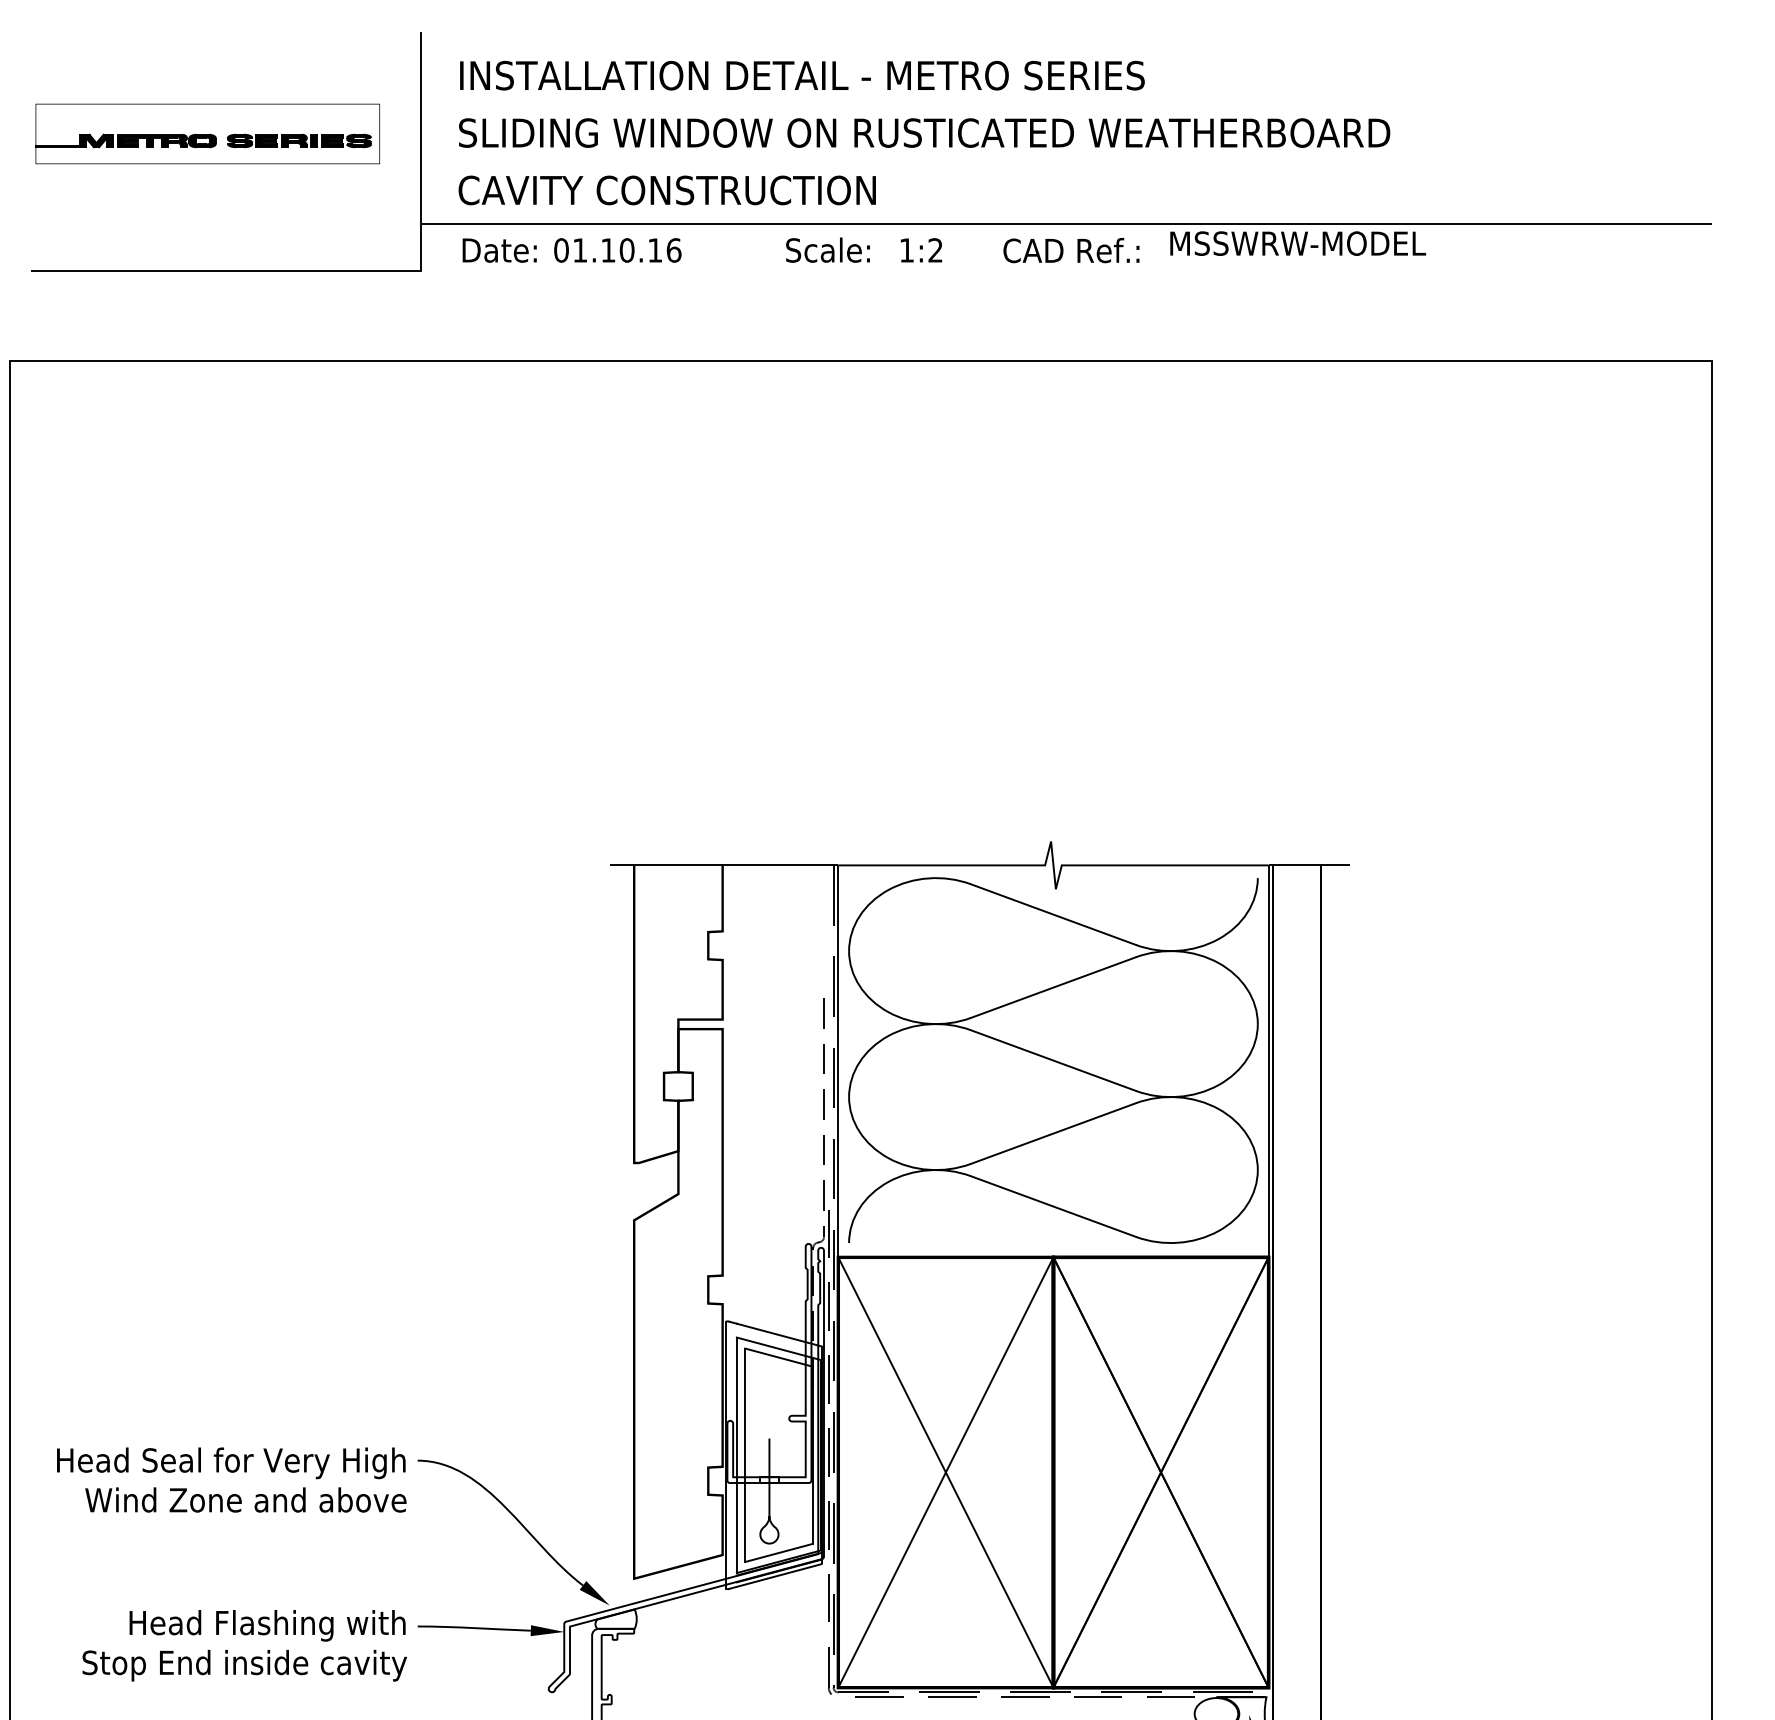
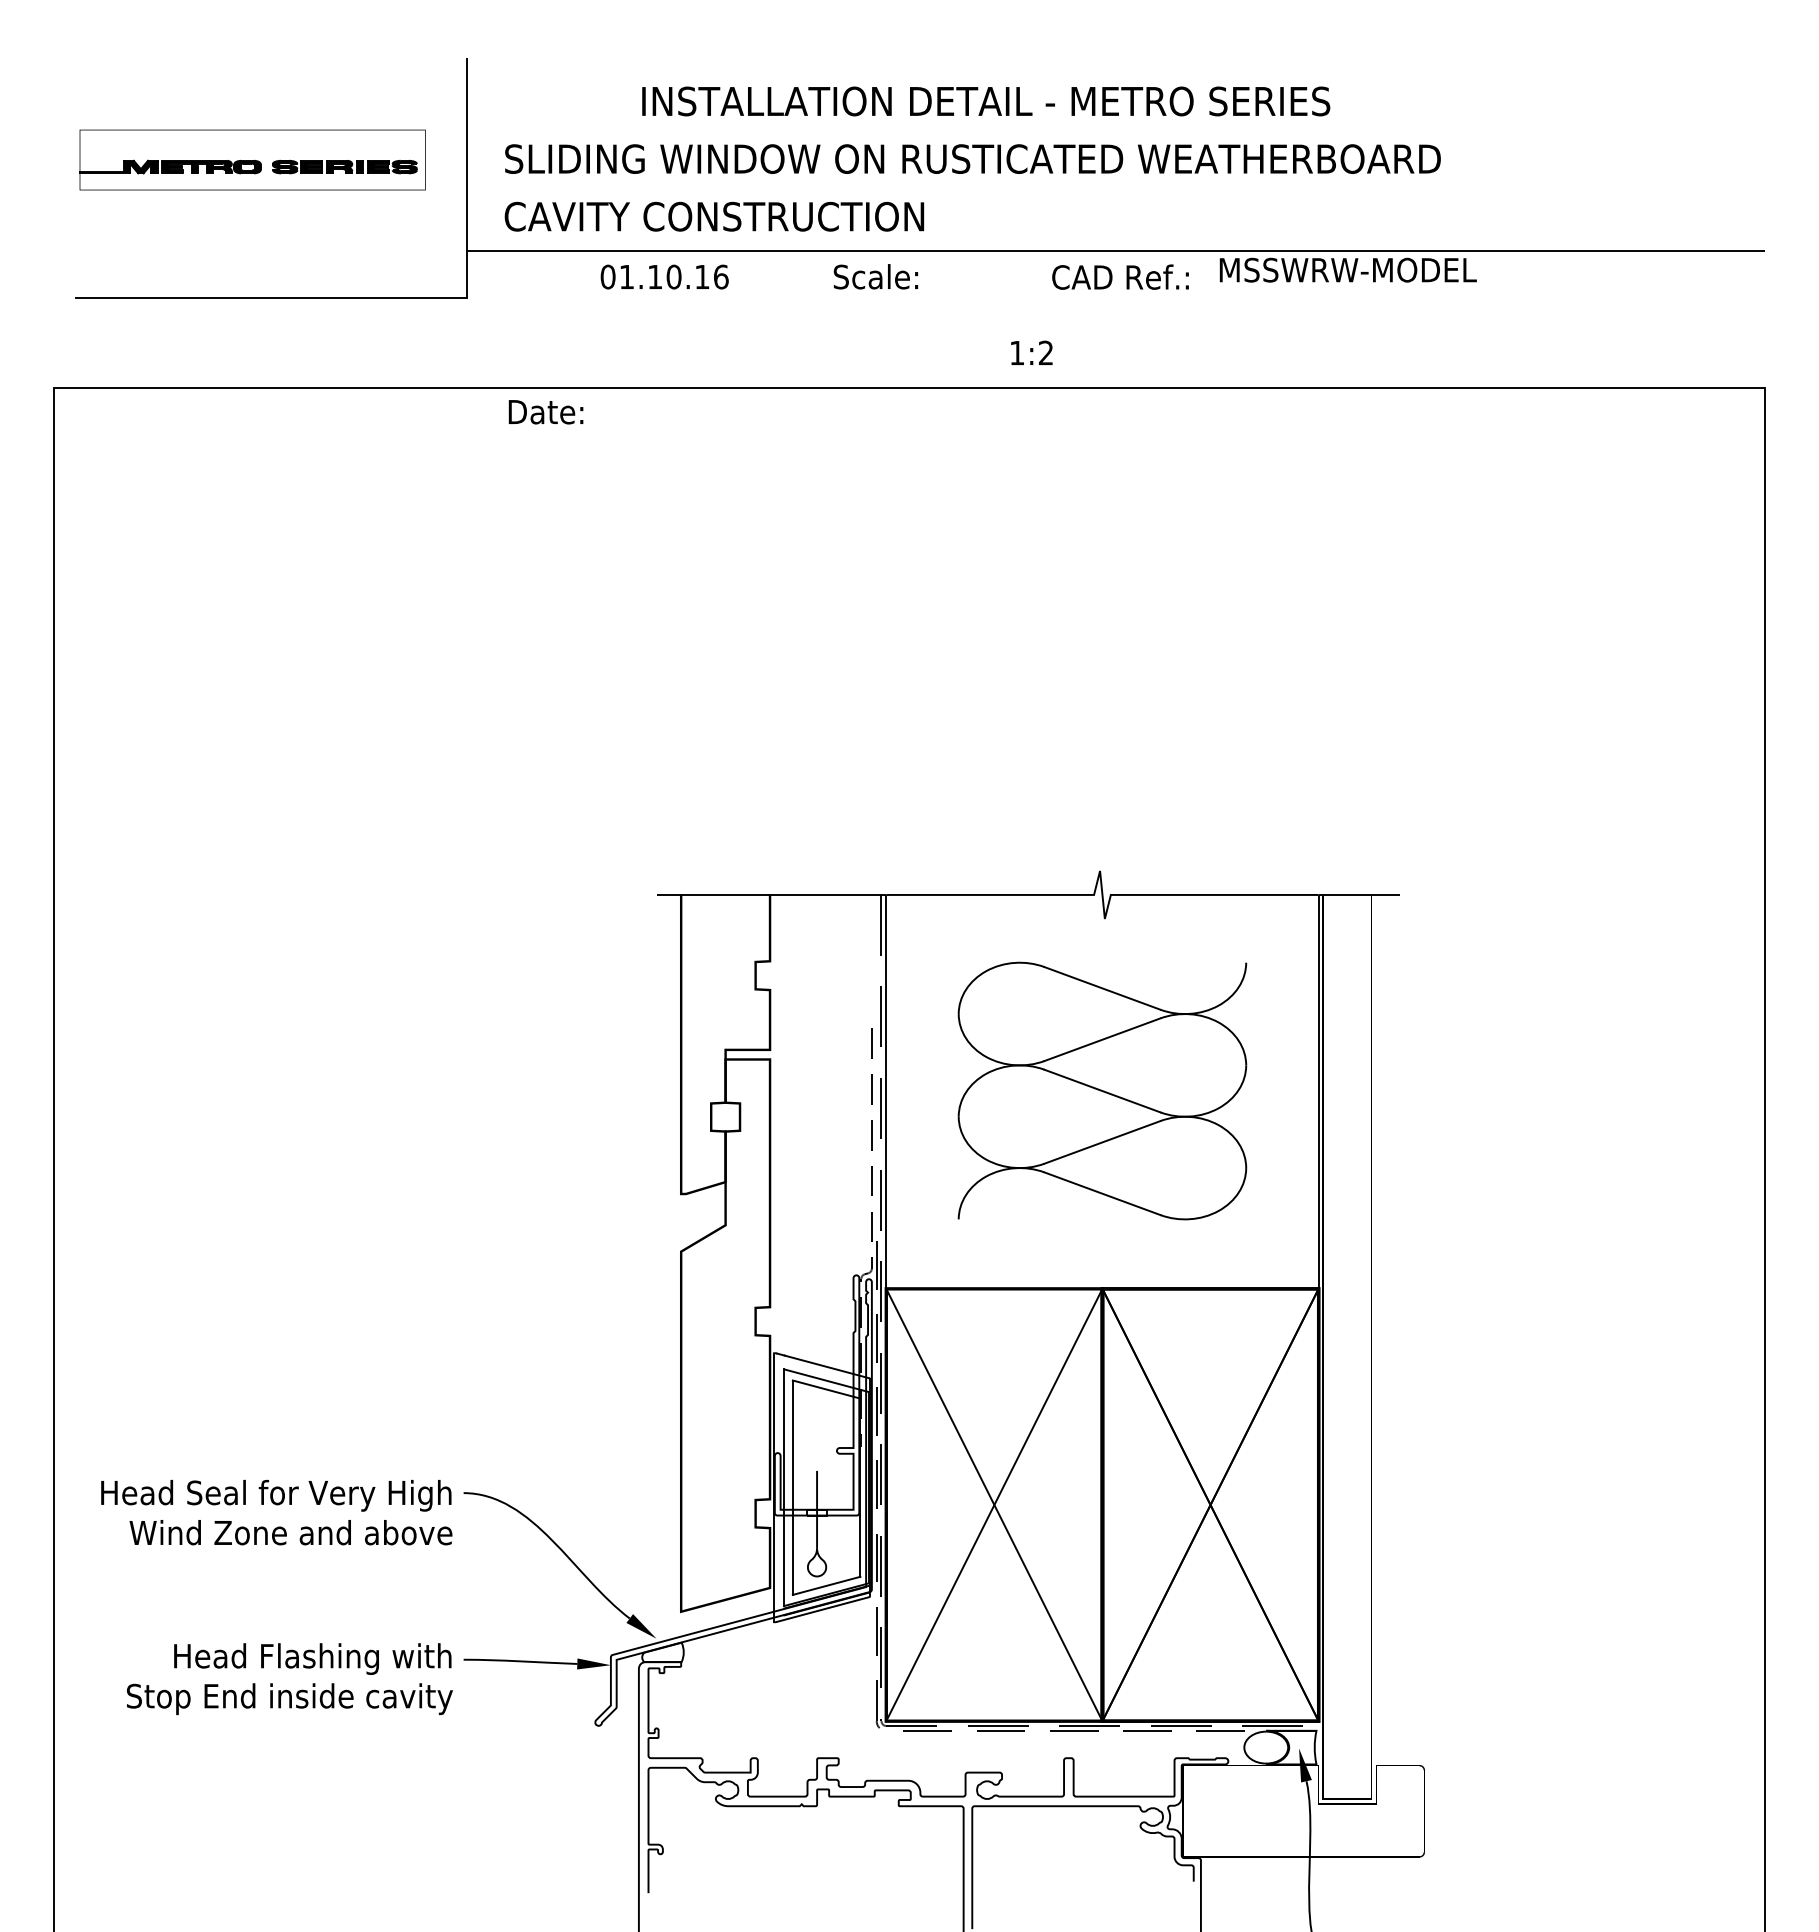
text: (802, 75) -> (986, 101), moved
text: (921, 249) -> (1031, 352), moved
text: (499, 250) -> (545, 412), moved
part: (1053, 1059) -> (1102, 1090), size x0.7

